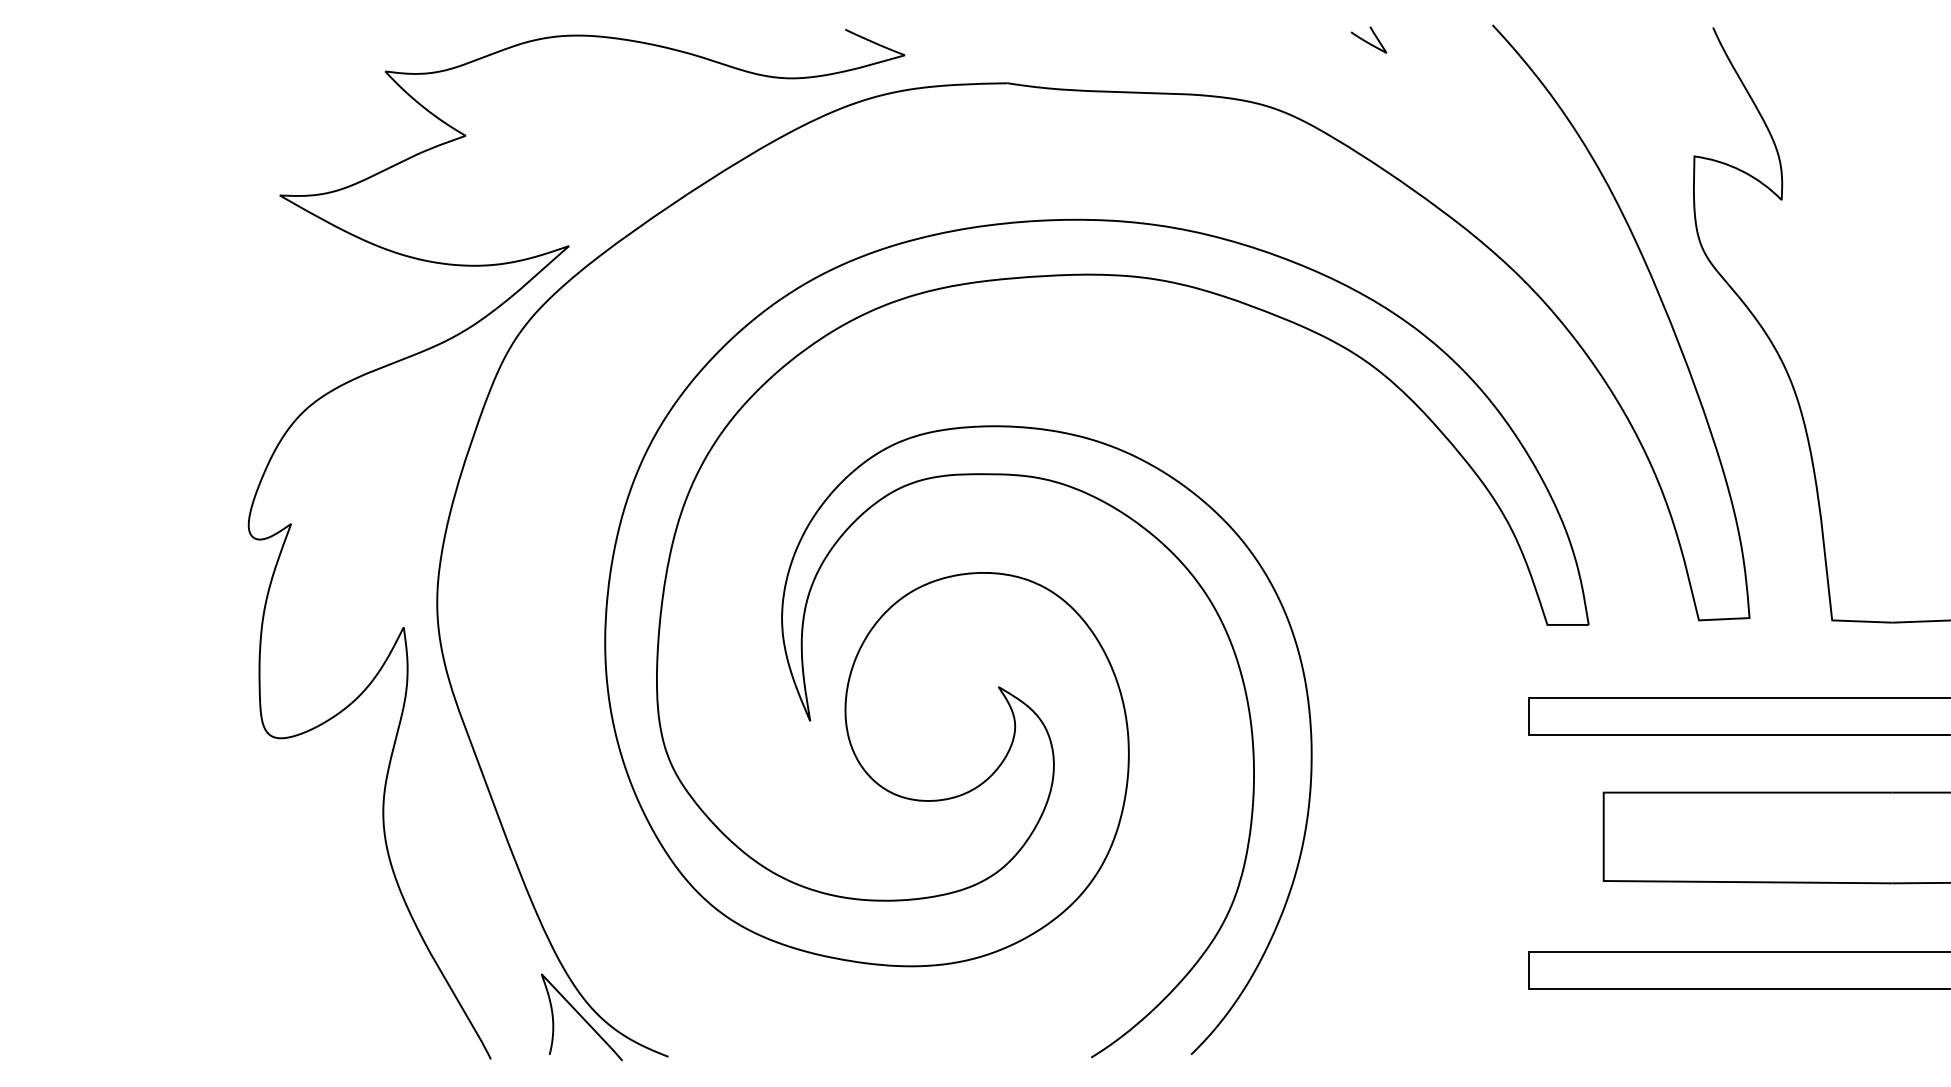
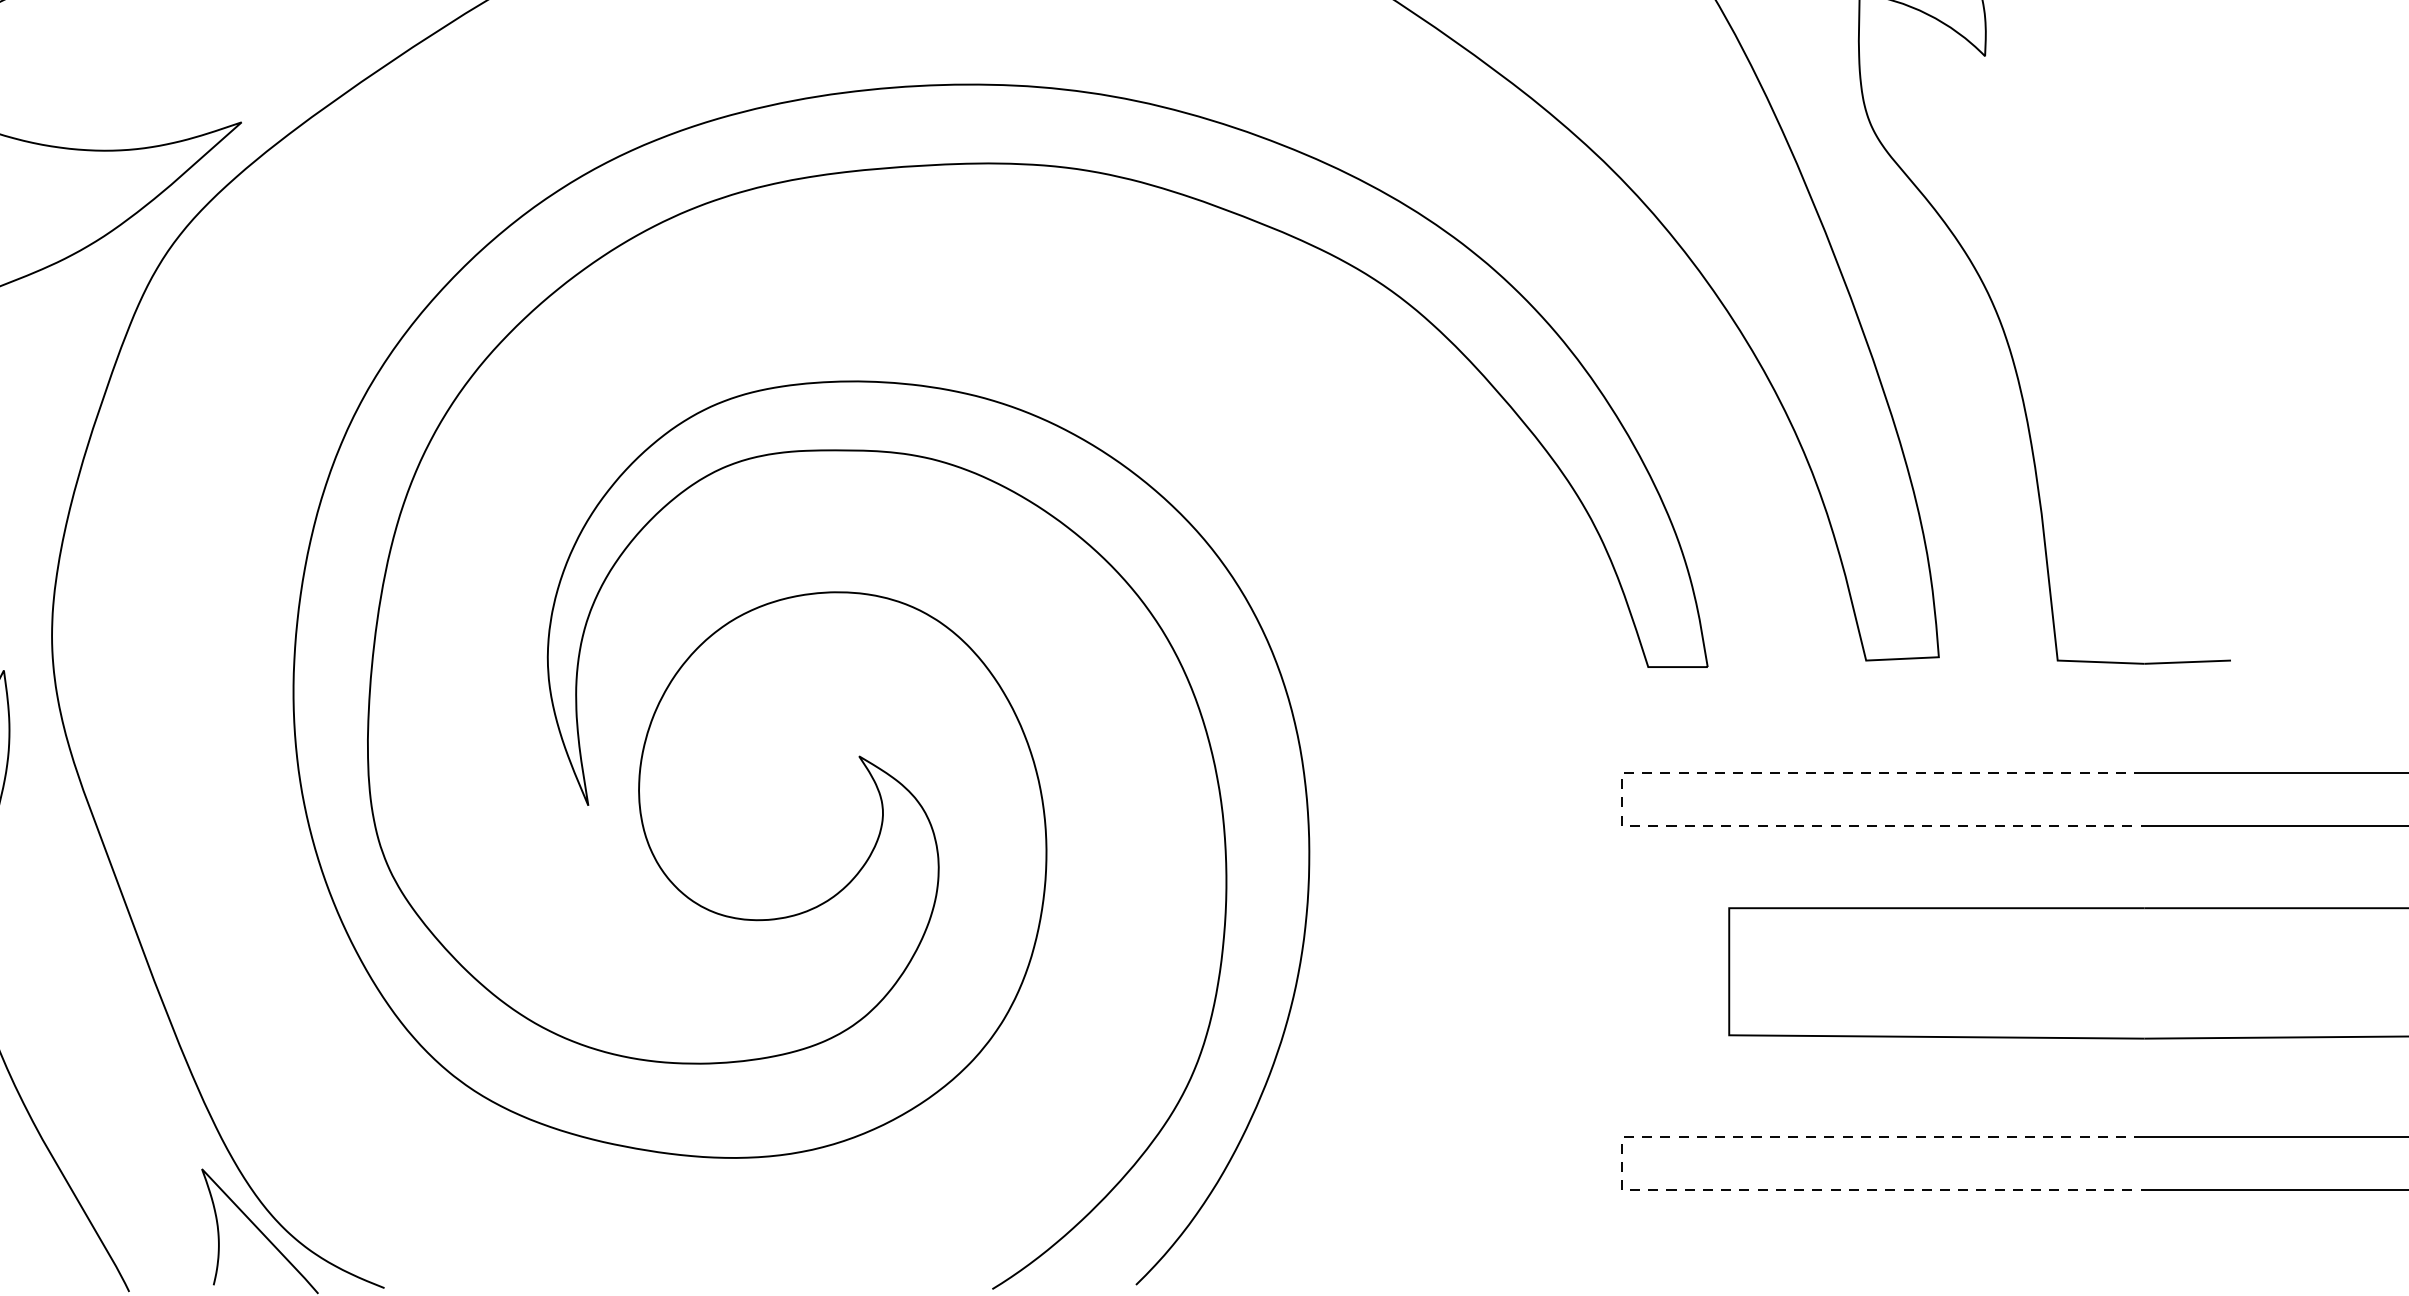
line: (1529, 717) -> (1622, 800), solid -> dashed
line: (1529, 970) -> (1622, 1163), solid -> dashed

